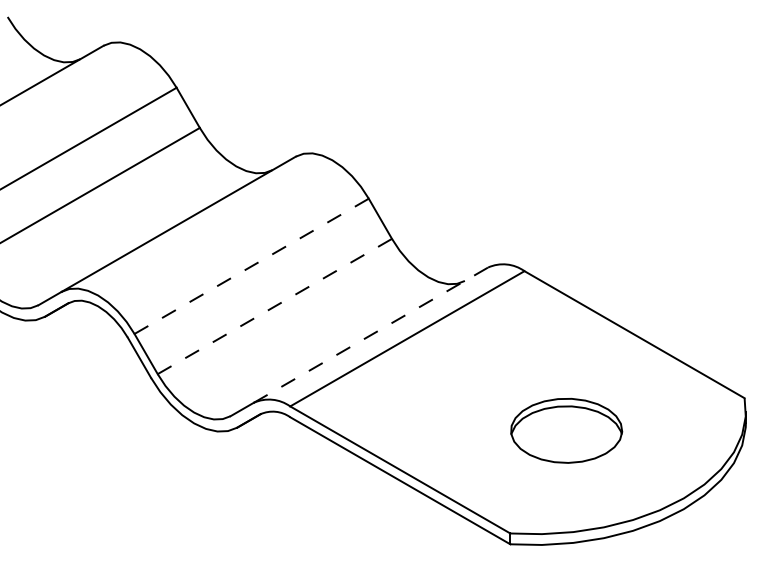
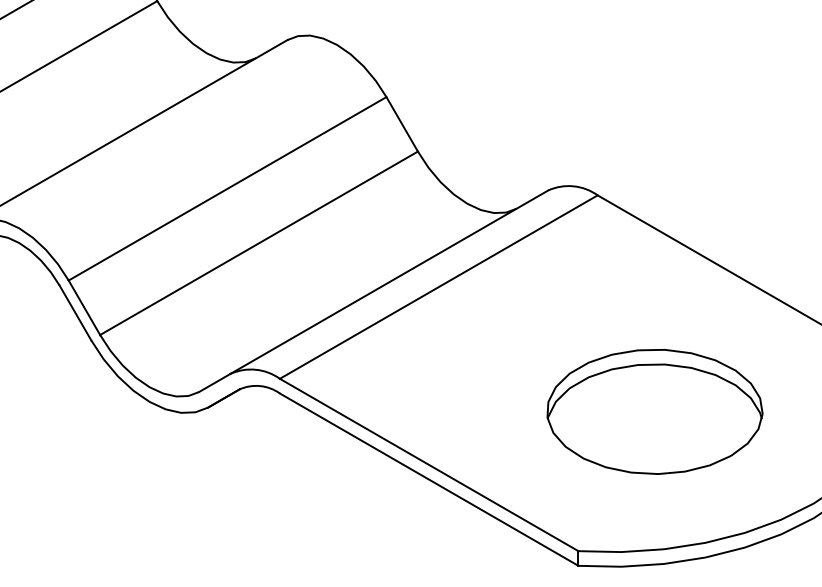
line: (252, 266) -> (228, 189), dashed -> solid
line: (275, 306) -> (259, 243), dashed -> solid
line: (371, 334) -> (390, 281), dashed -> solid
part: (566, 430) -> (654, 411), size x1.43

